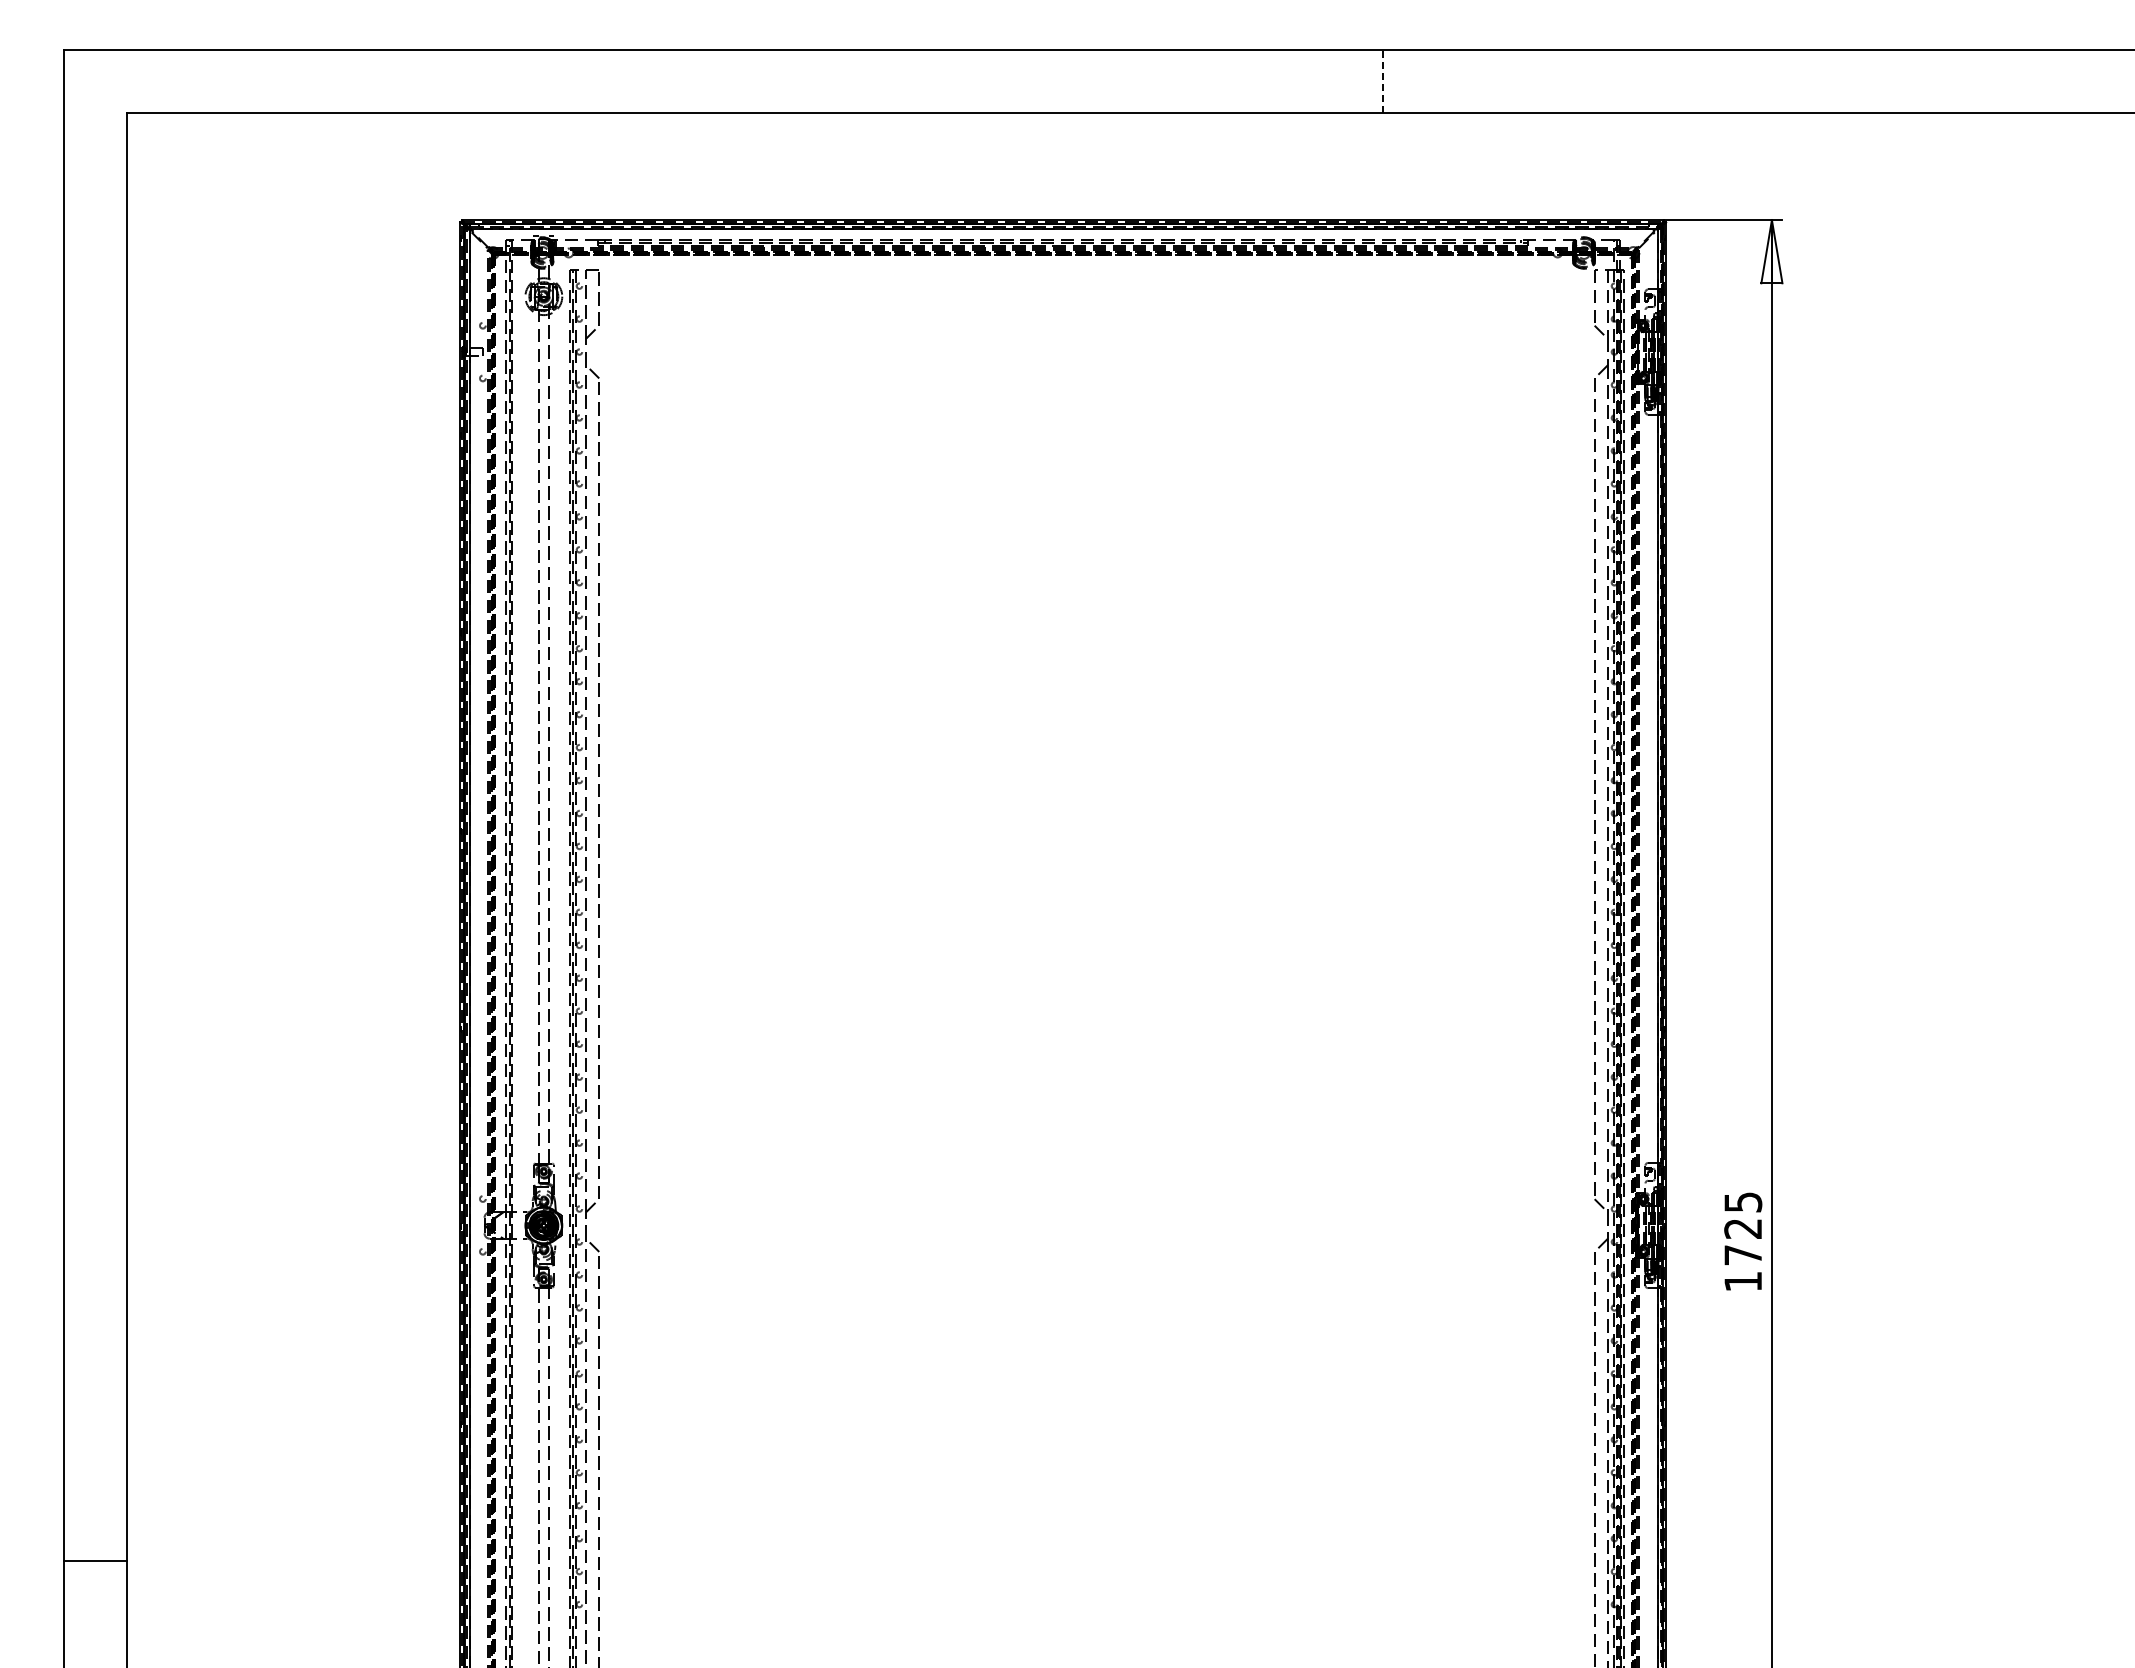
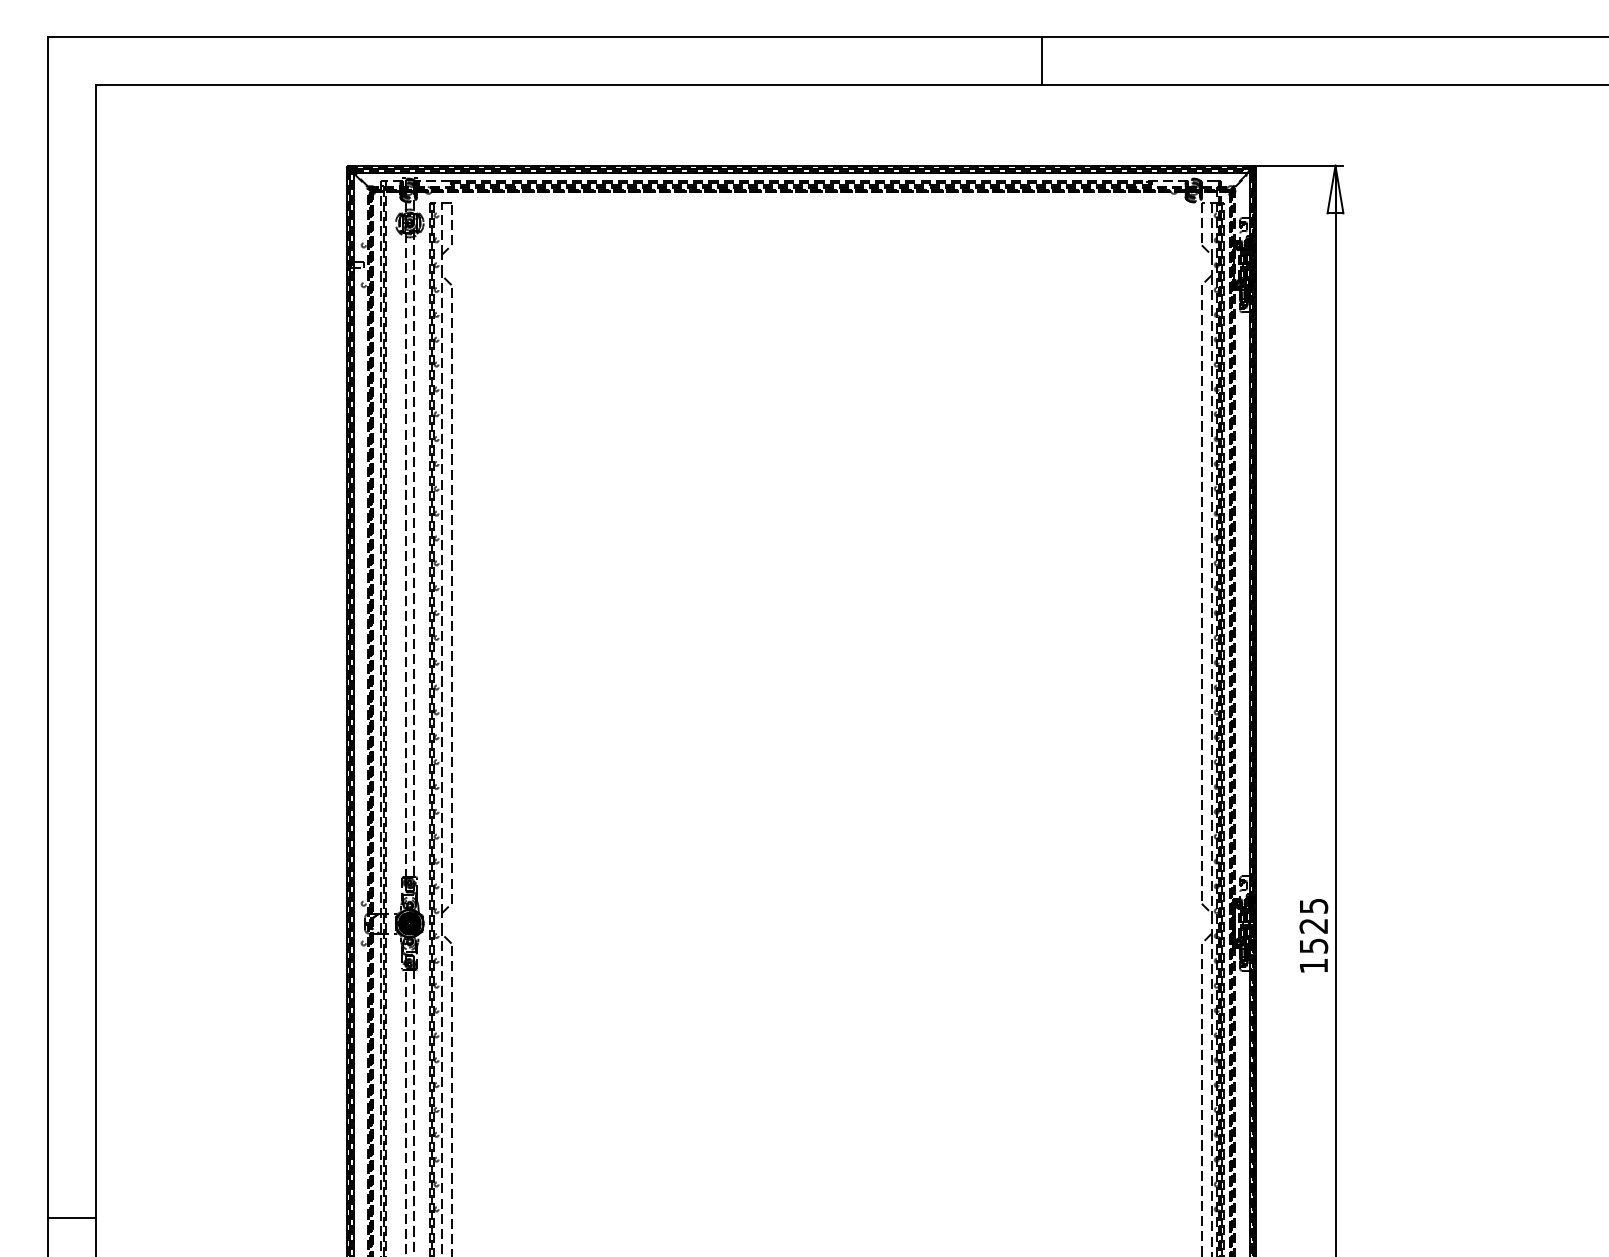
line: (1382, 81) -> (1041, 61), dashed -> solid
text: (1743, 1255) -> (1314, 946), 1725 -> 1525
line: (95, 1561) -> (71, 1218), moved

